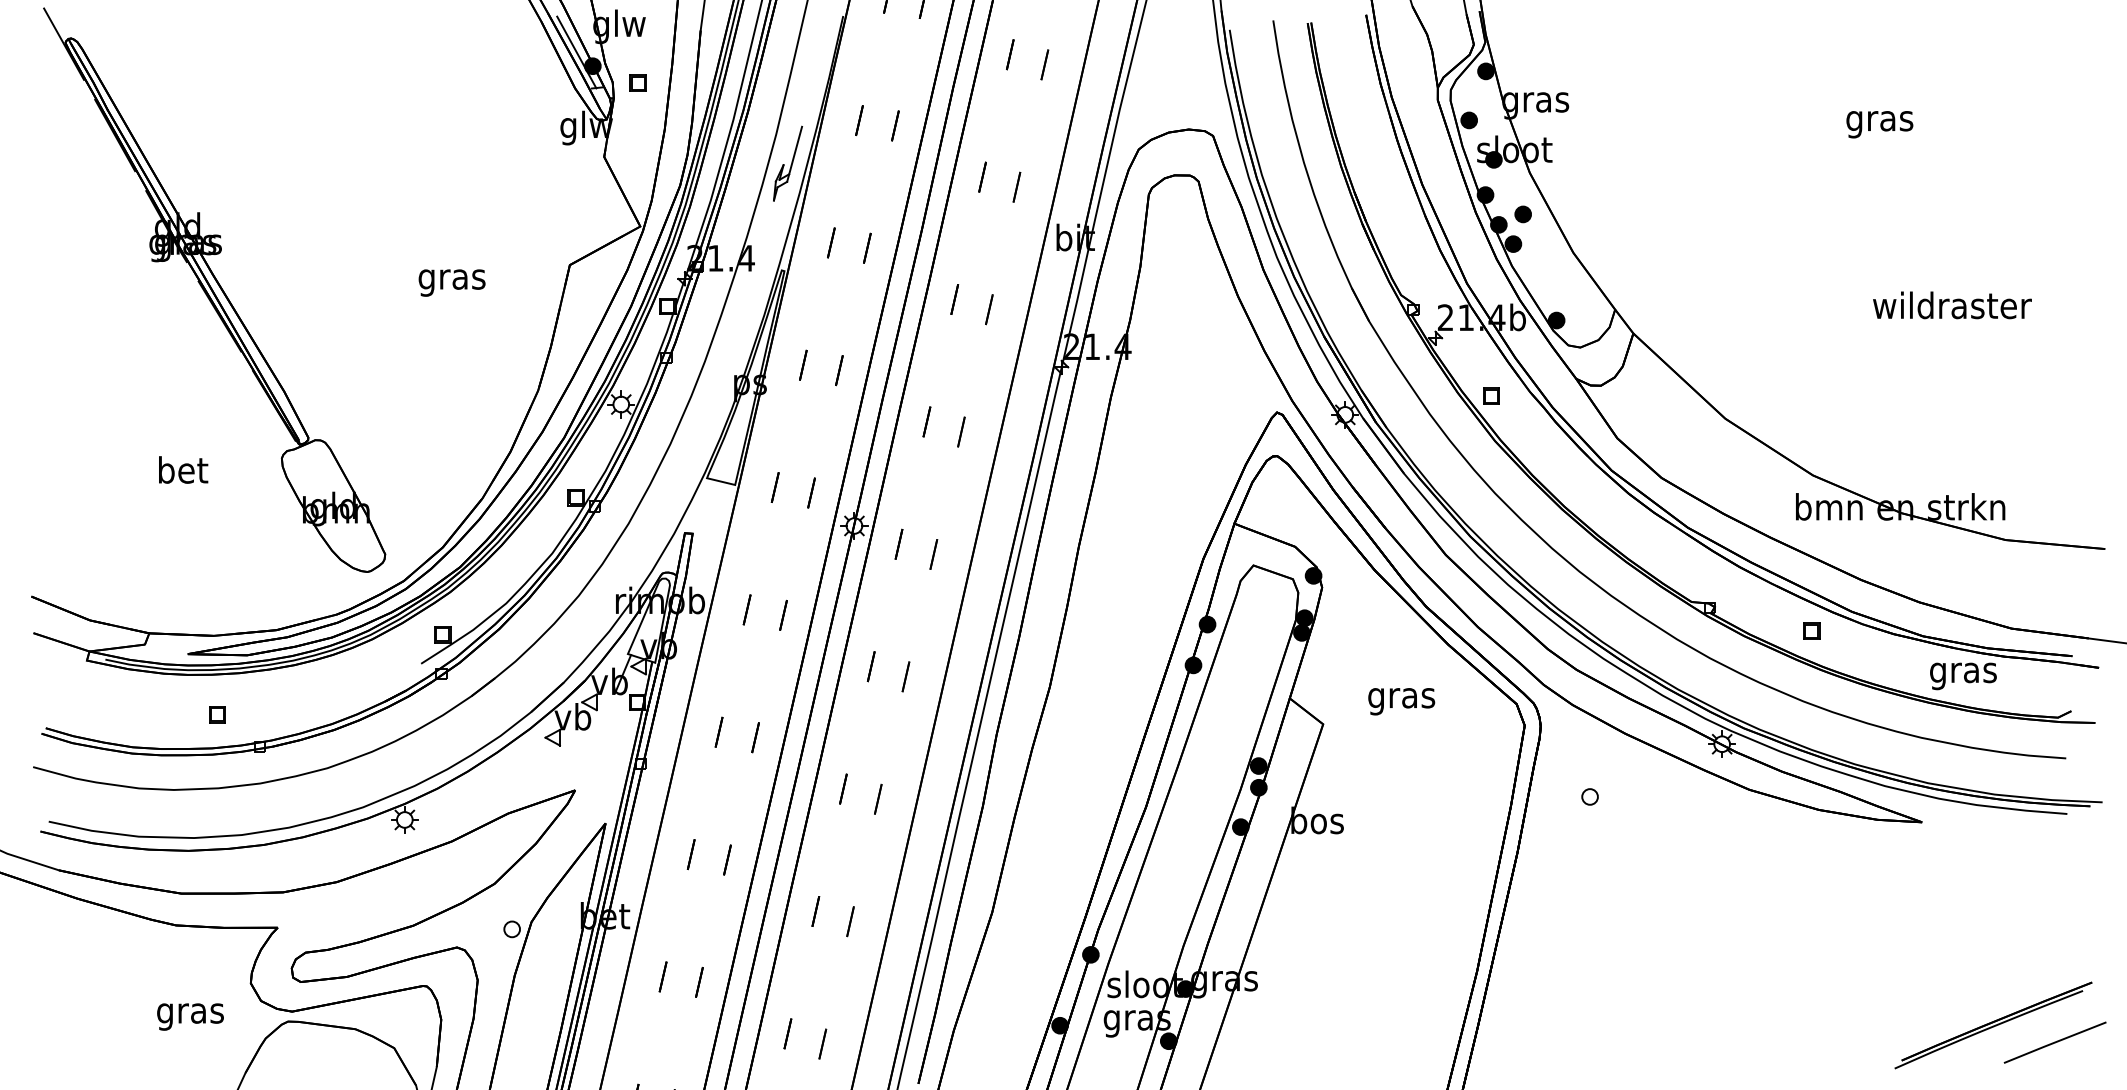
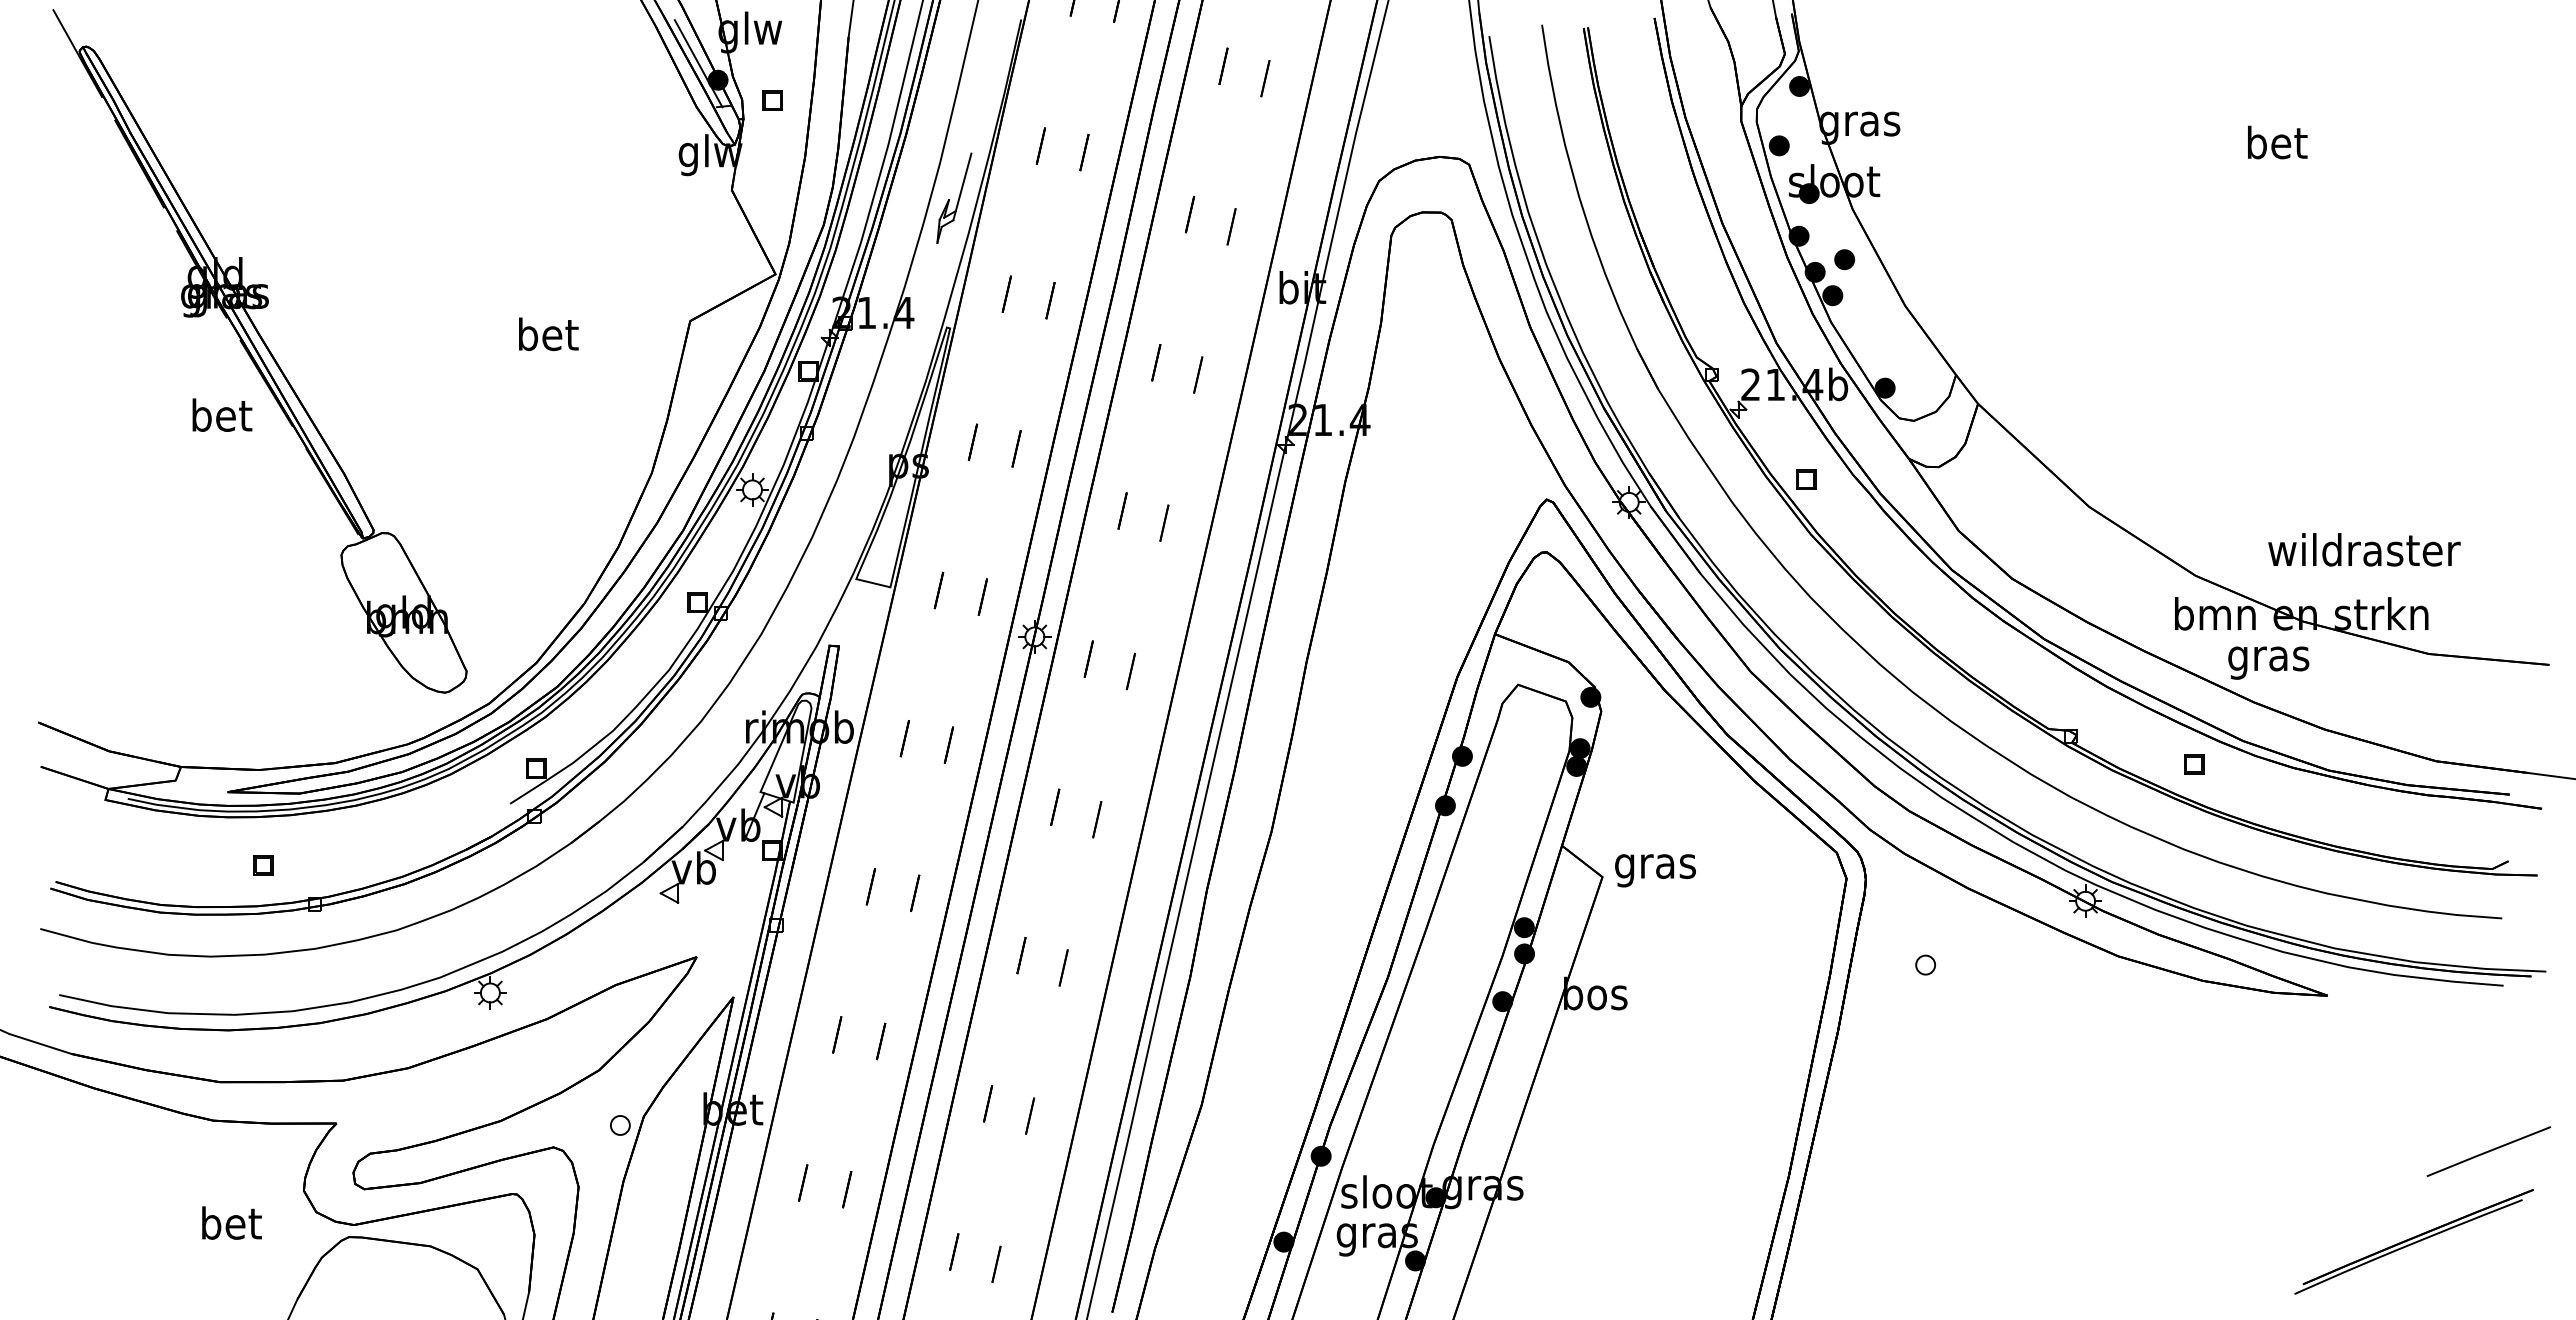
text: (1879, 120) -> (2276, 146), gras -> bet
text: (451, 279) -> (547, 338), gras -> bet
text: (1952, 305) -> (2364, 549), moved
text: (183, 469) -> (222, 414), moved
text: (1963, 675) -> (2268, 662), moved
text: (1401, 701) -> (1655, 870), moved
text: (190, 1013) -> (230, 1227), gras -> bet
line: (2054, 1042) -> (2488, 1151), moved

